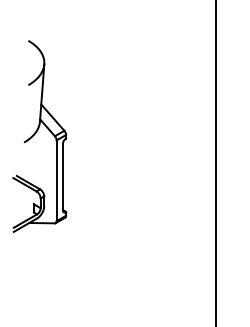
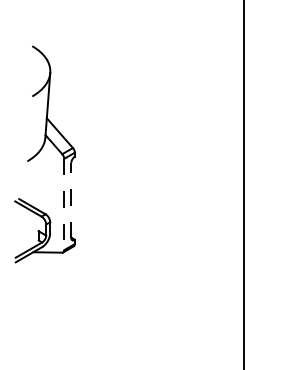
line: (63, 177) -> (71, 200), solid -> dashed
line: (56, 180) -> (64, 204), solid -> dashed

